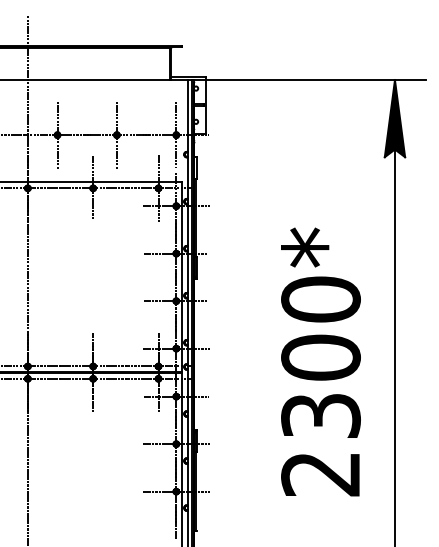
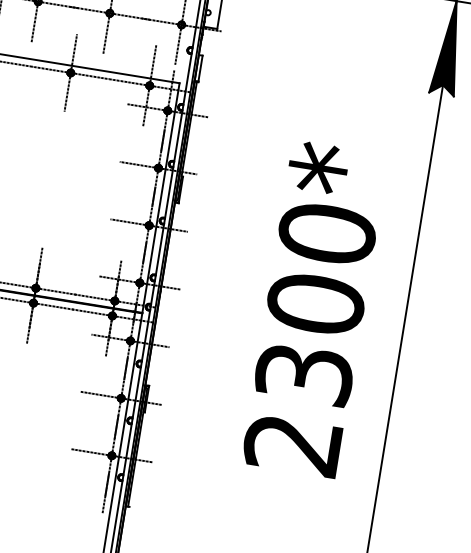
text: (320, 361) -> (314, 308), moved

